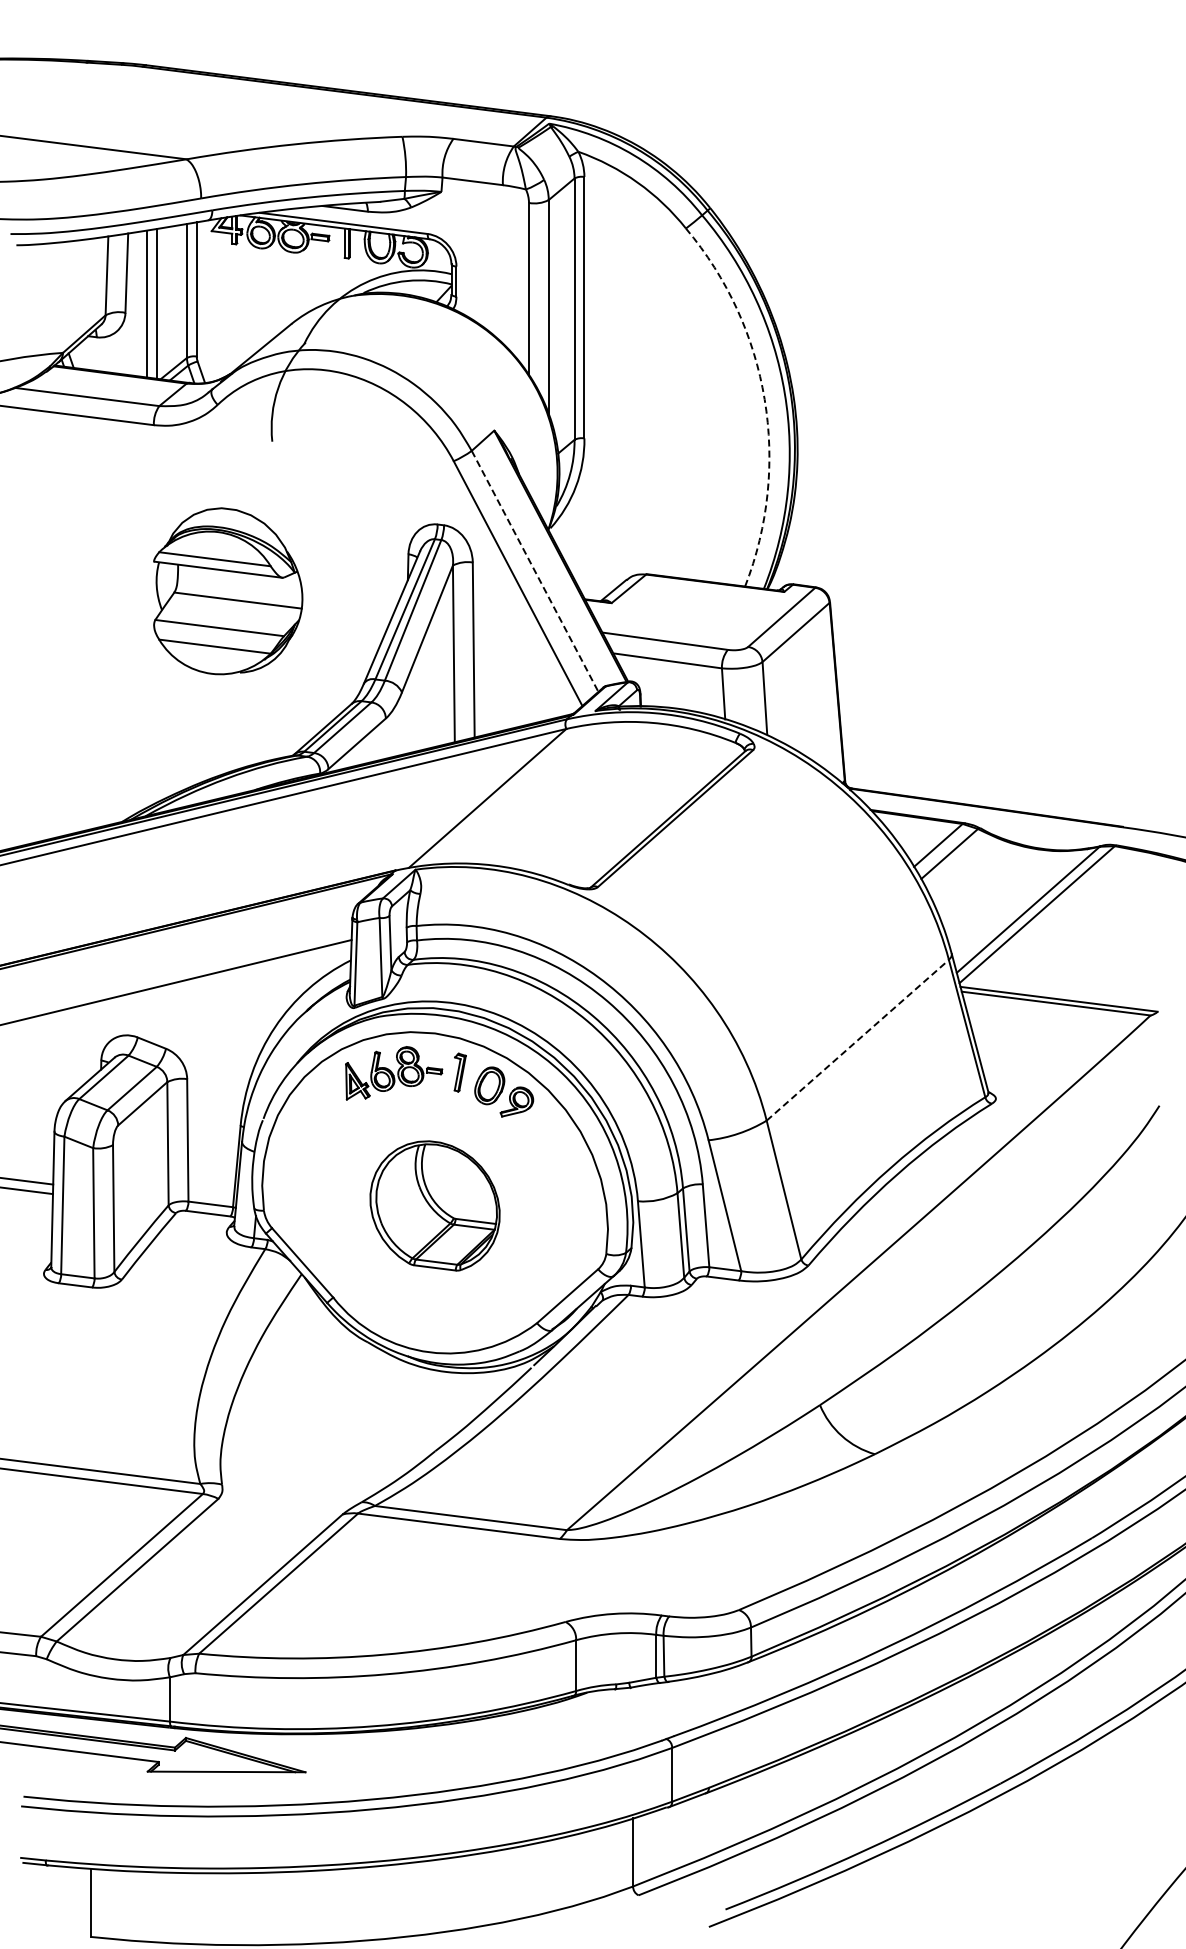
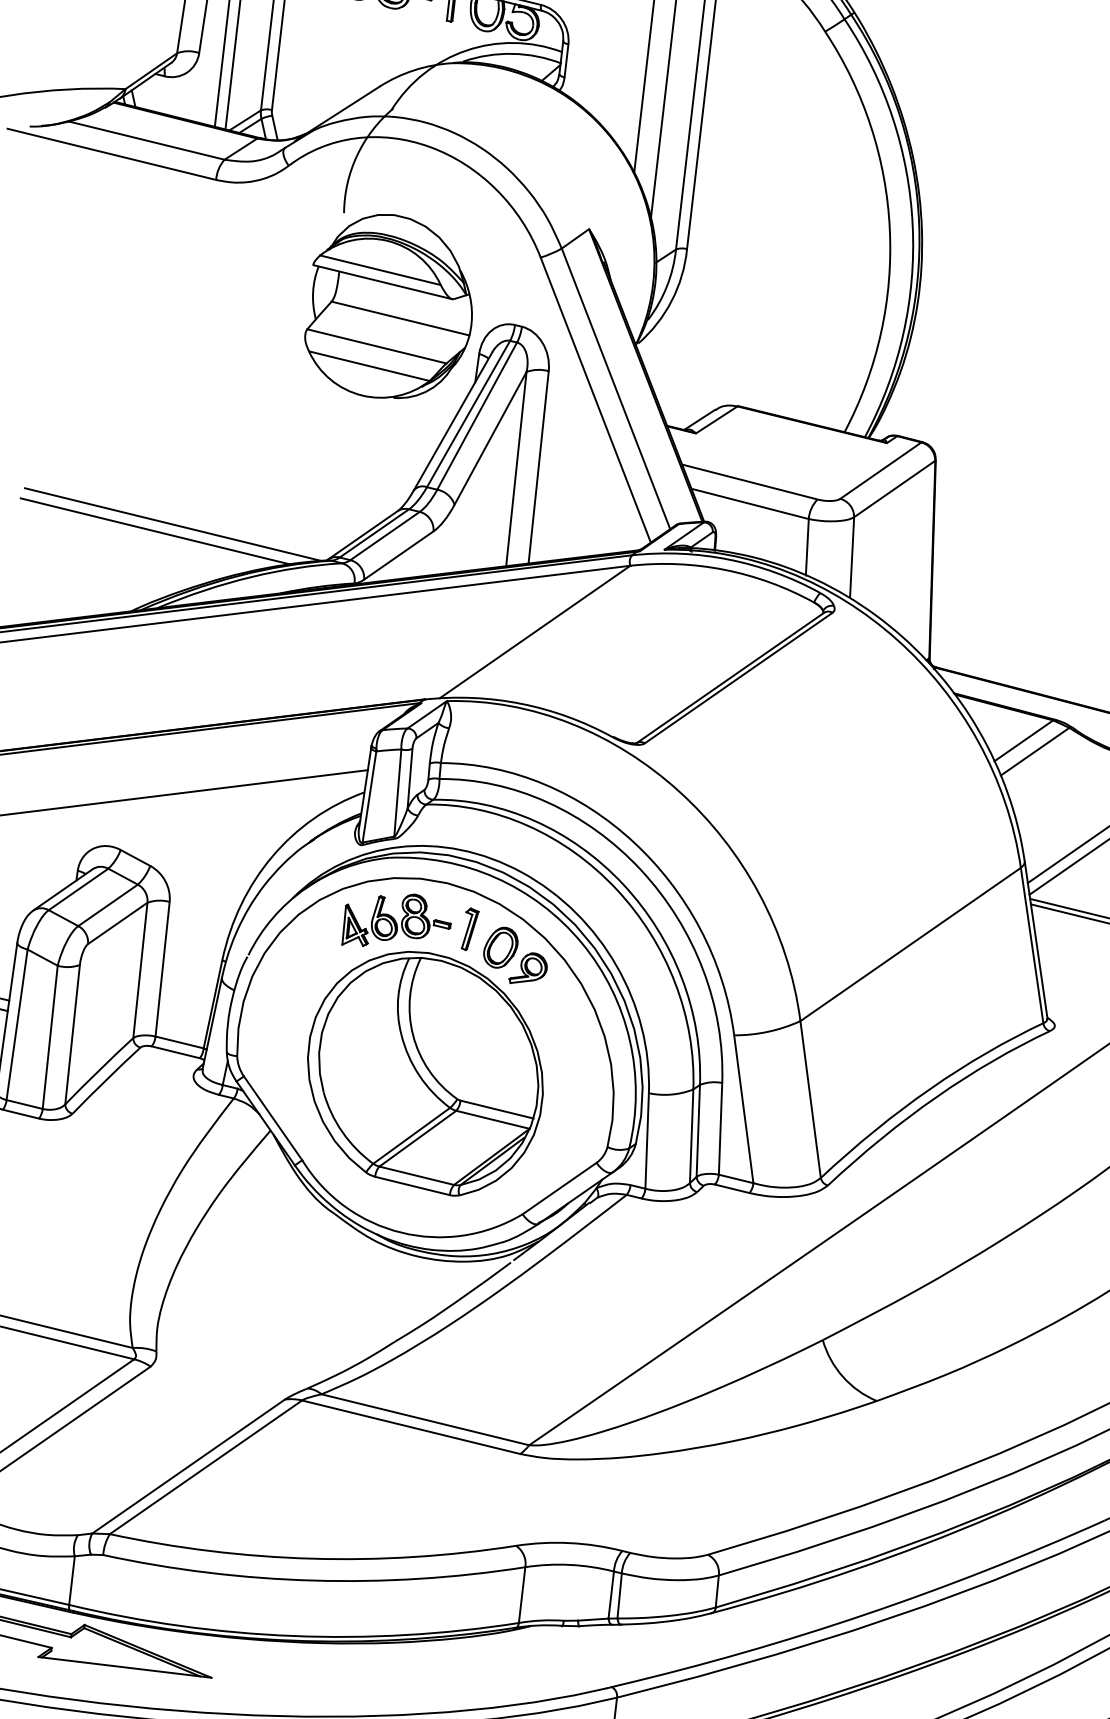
arc: (764, 399) -> (889, 229), dashed -> solid
line: (535, 571) -> (616, 389), dashed -> solid
part: (228, 591) -> (391, 307), moved
line: (150, 739) -> (172, 524), added
line: (135, 747) -> (155, 531), added
line: (858, 1039) -> (911, 943), dashed -> solid
part: (434, 1205) -> (425, 1072), size x1.67

